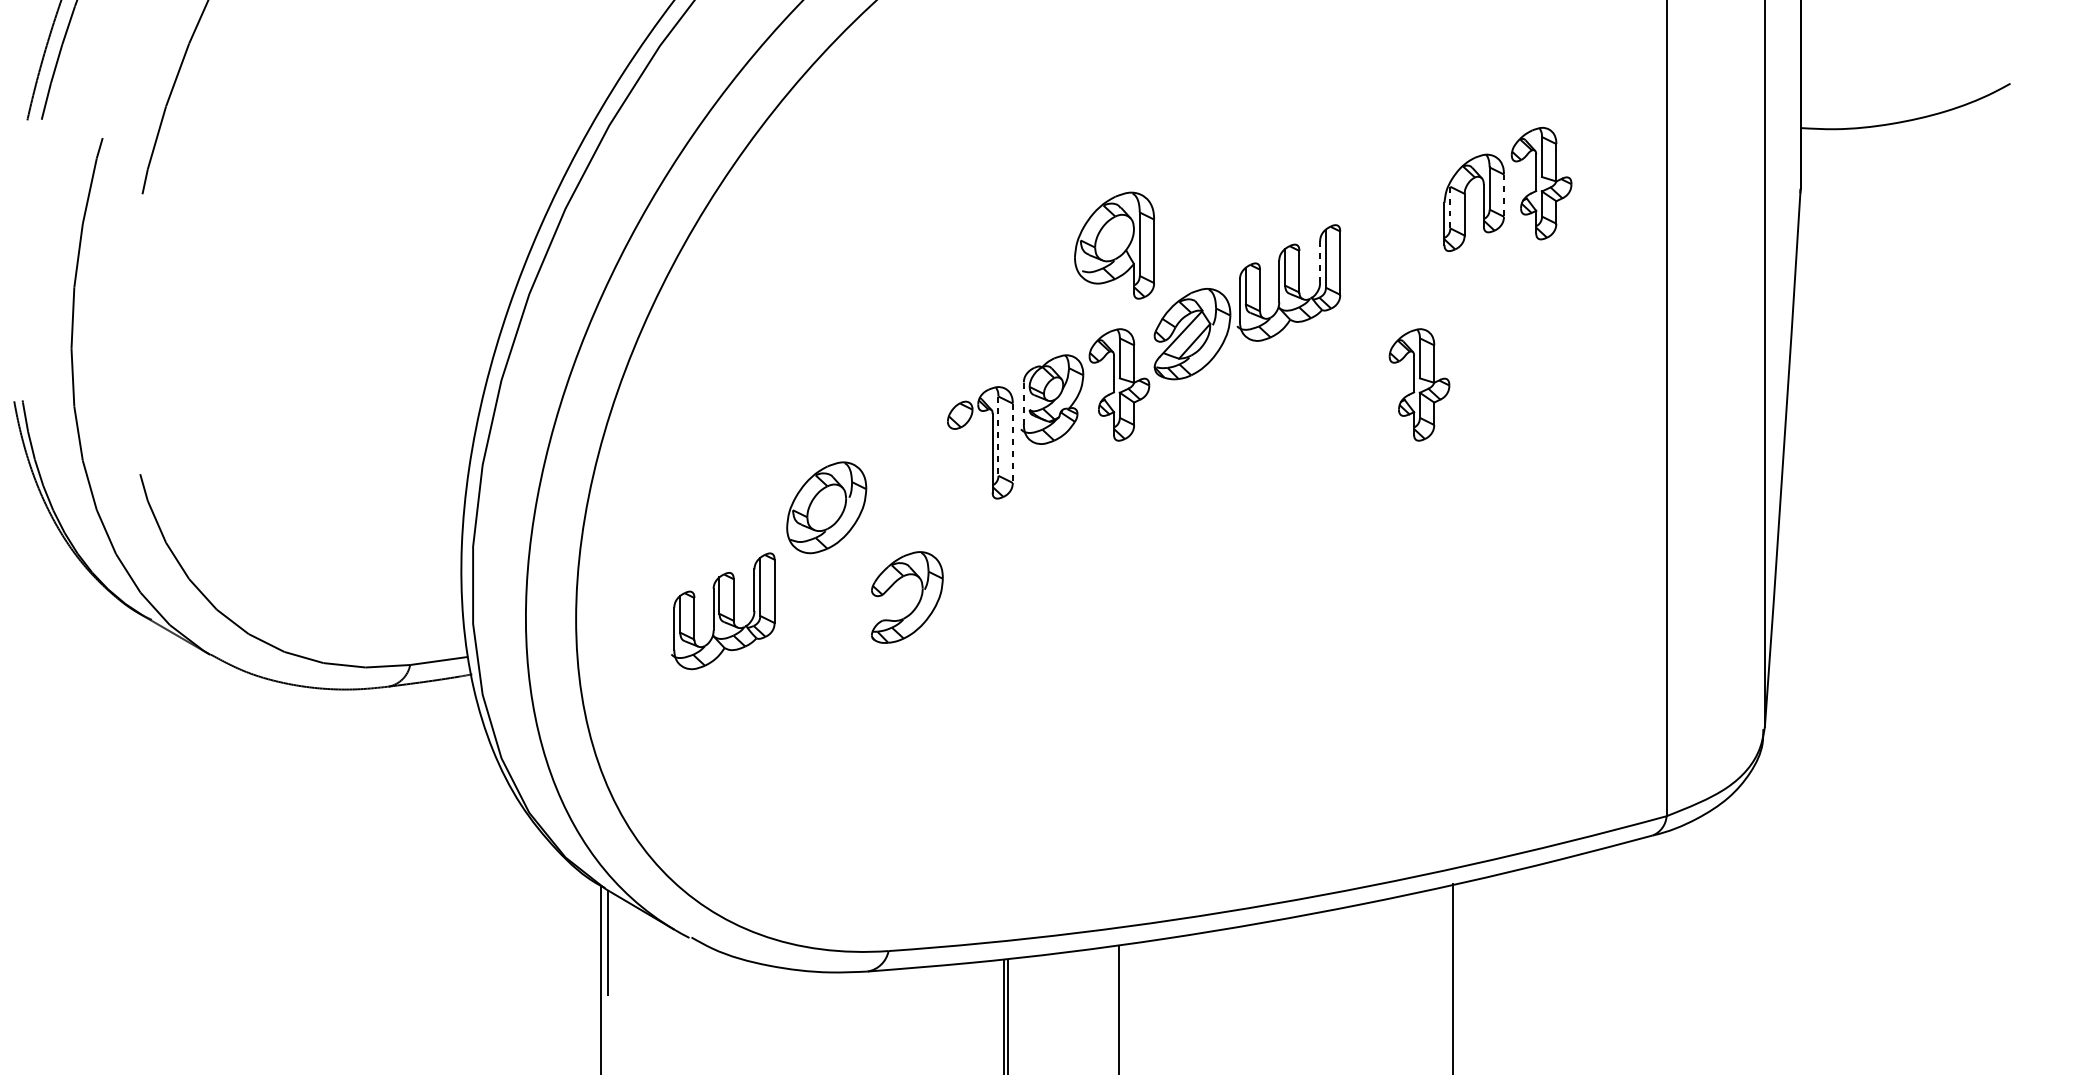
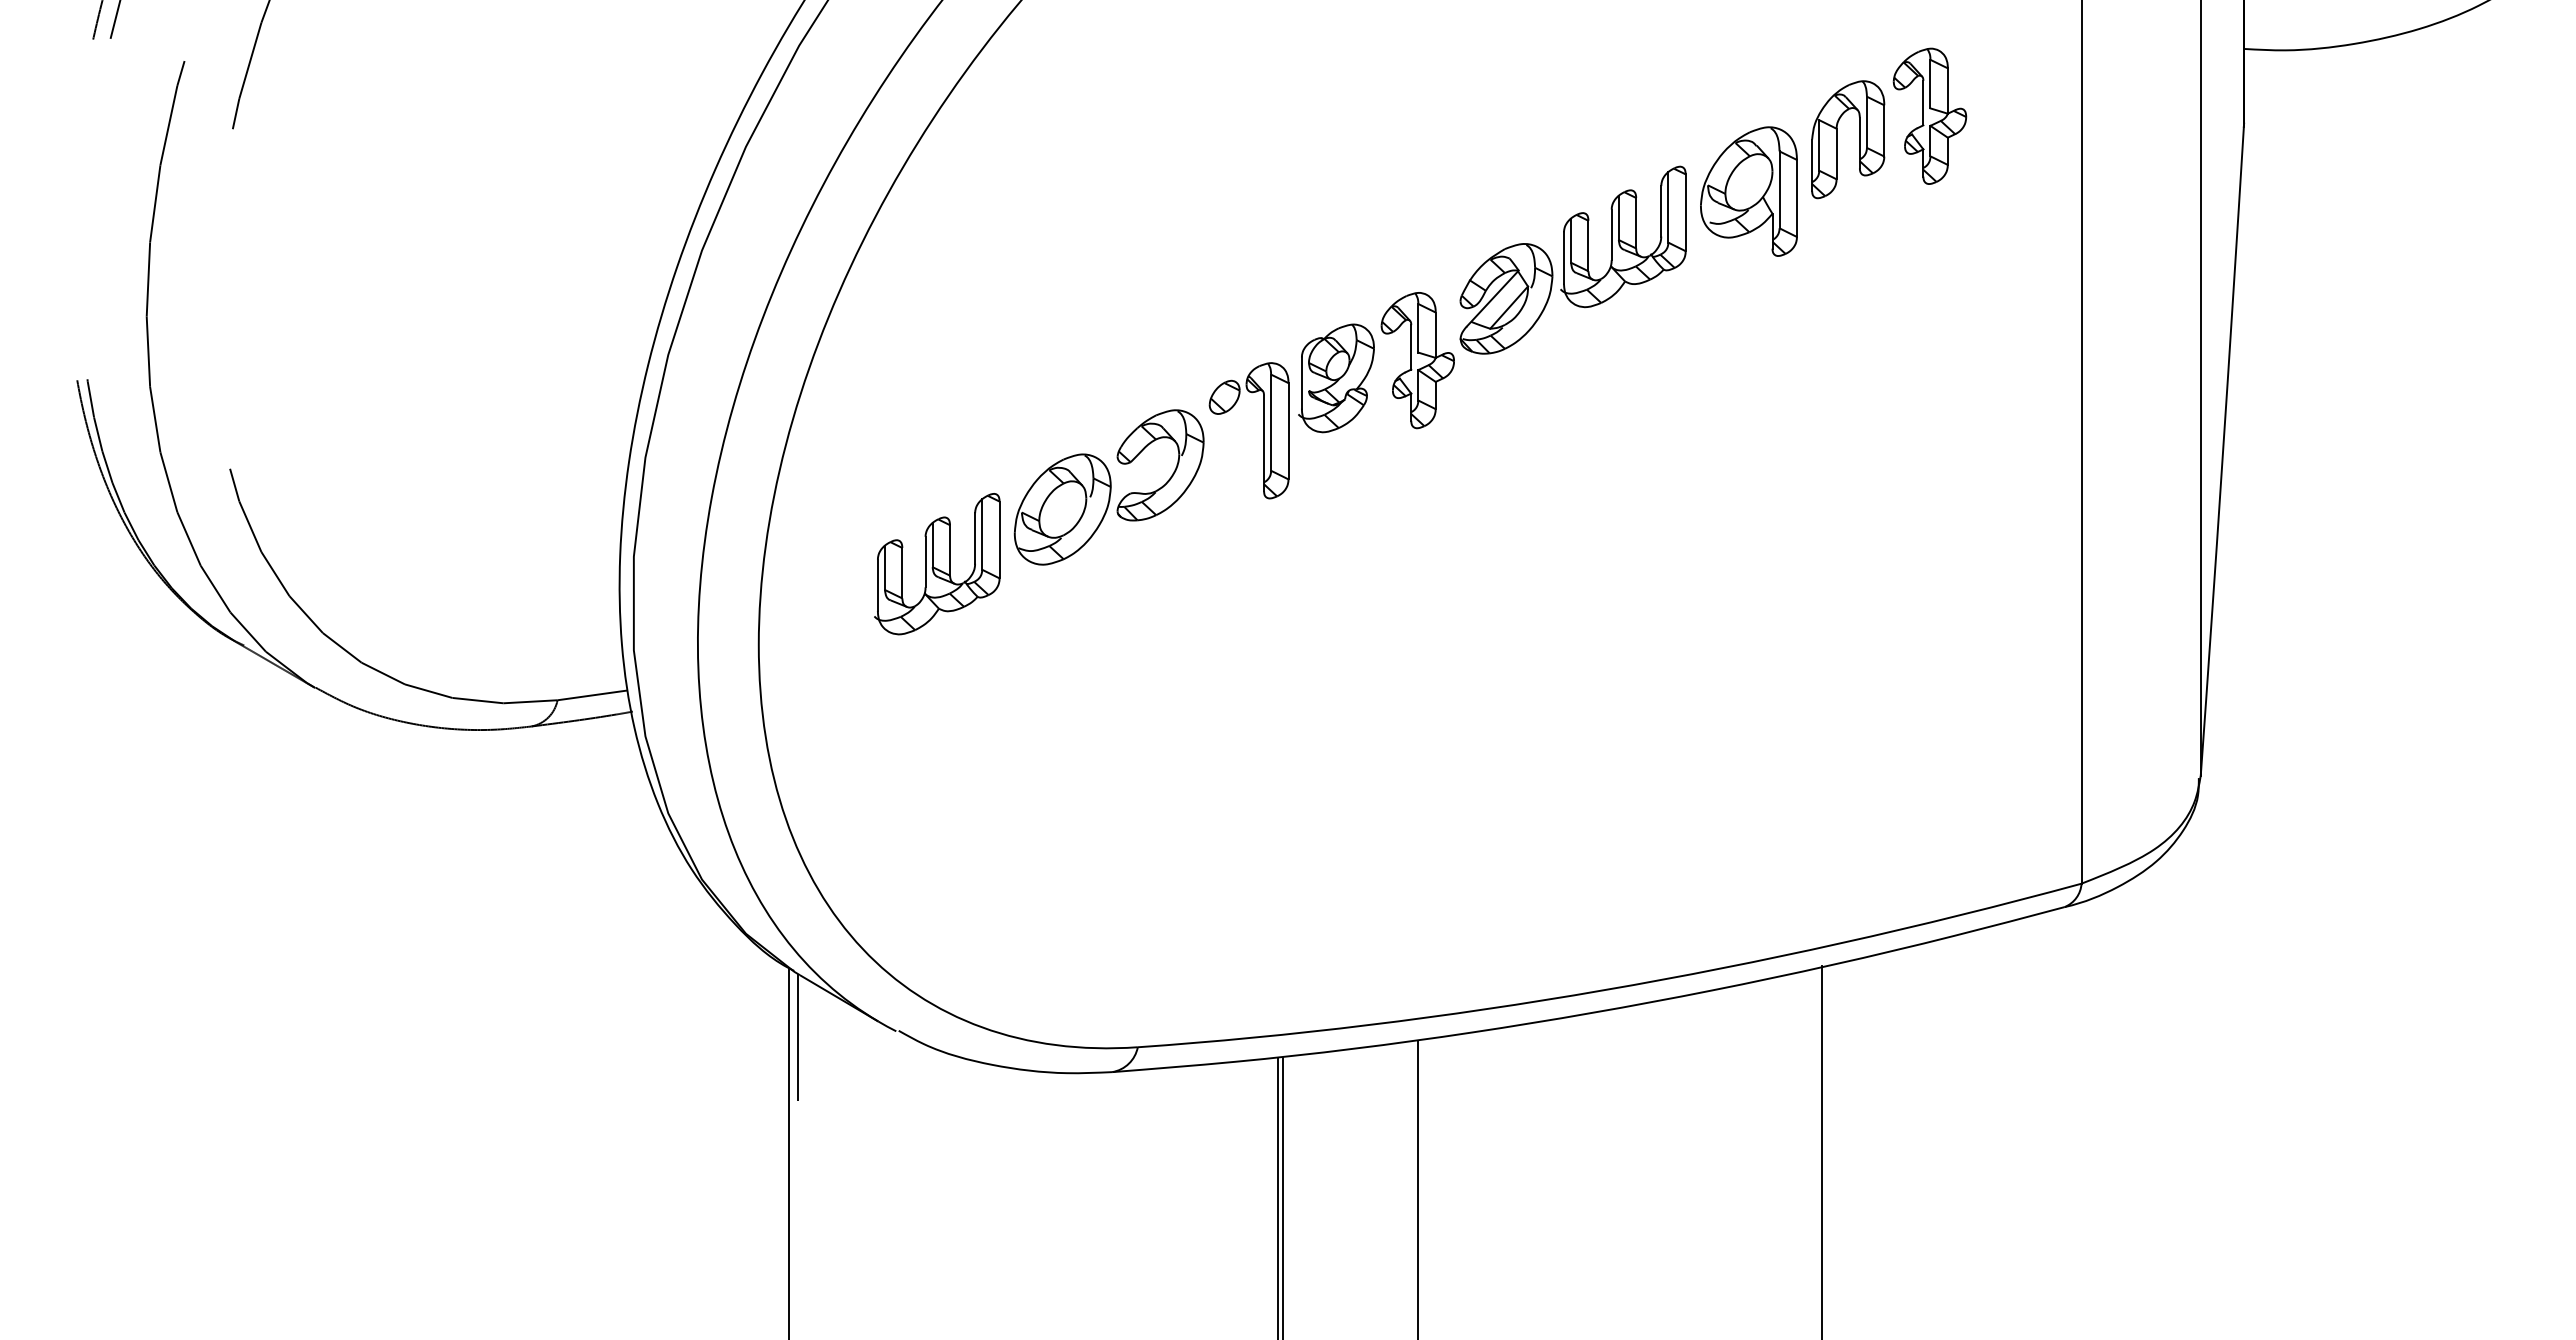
line: (1504, 195) -> (1884, 130), dashed -> solid
line: (1450, 207) -> (1819, 145), dashed -> solid
part: (1114, 245) -> (1748, 191), moved
line: (1320, 261) -> (1661, 210), dashed -> solid
part: (1419, 384) -> (1781, 360), removed
line: (1023, 403) -> (1301, 383), dashed -> solid
line: (998, 436) -> (1271, 423), dashed -> solid
line: (1012, 443) -> (1288, 431), dashed -> solid
part: (917, 602) -> (1173, 471), moved
part: (723, 611) -> (937, 564), moved

